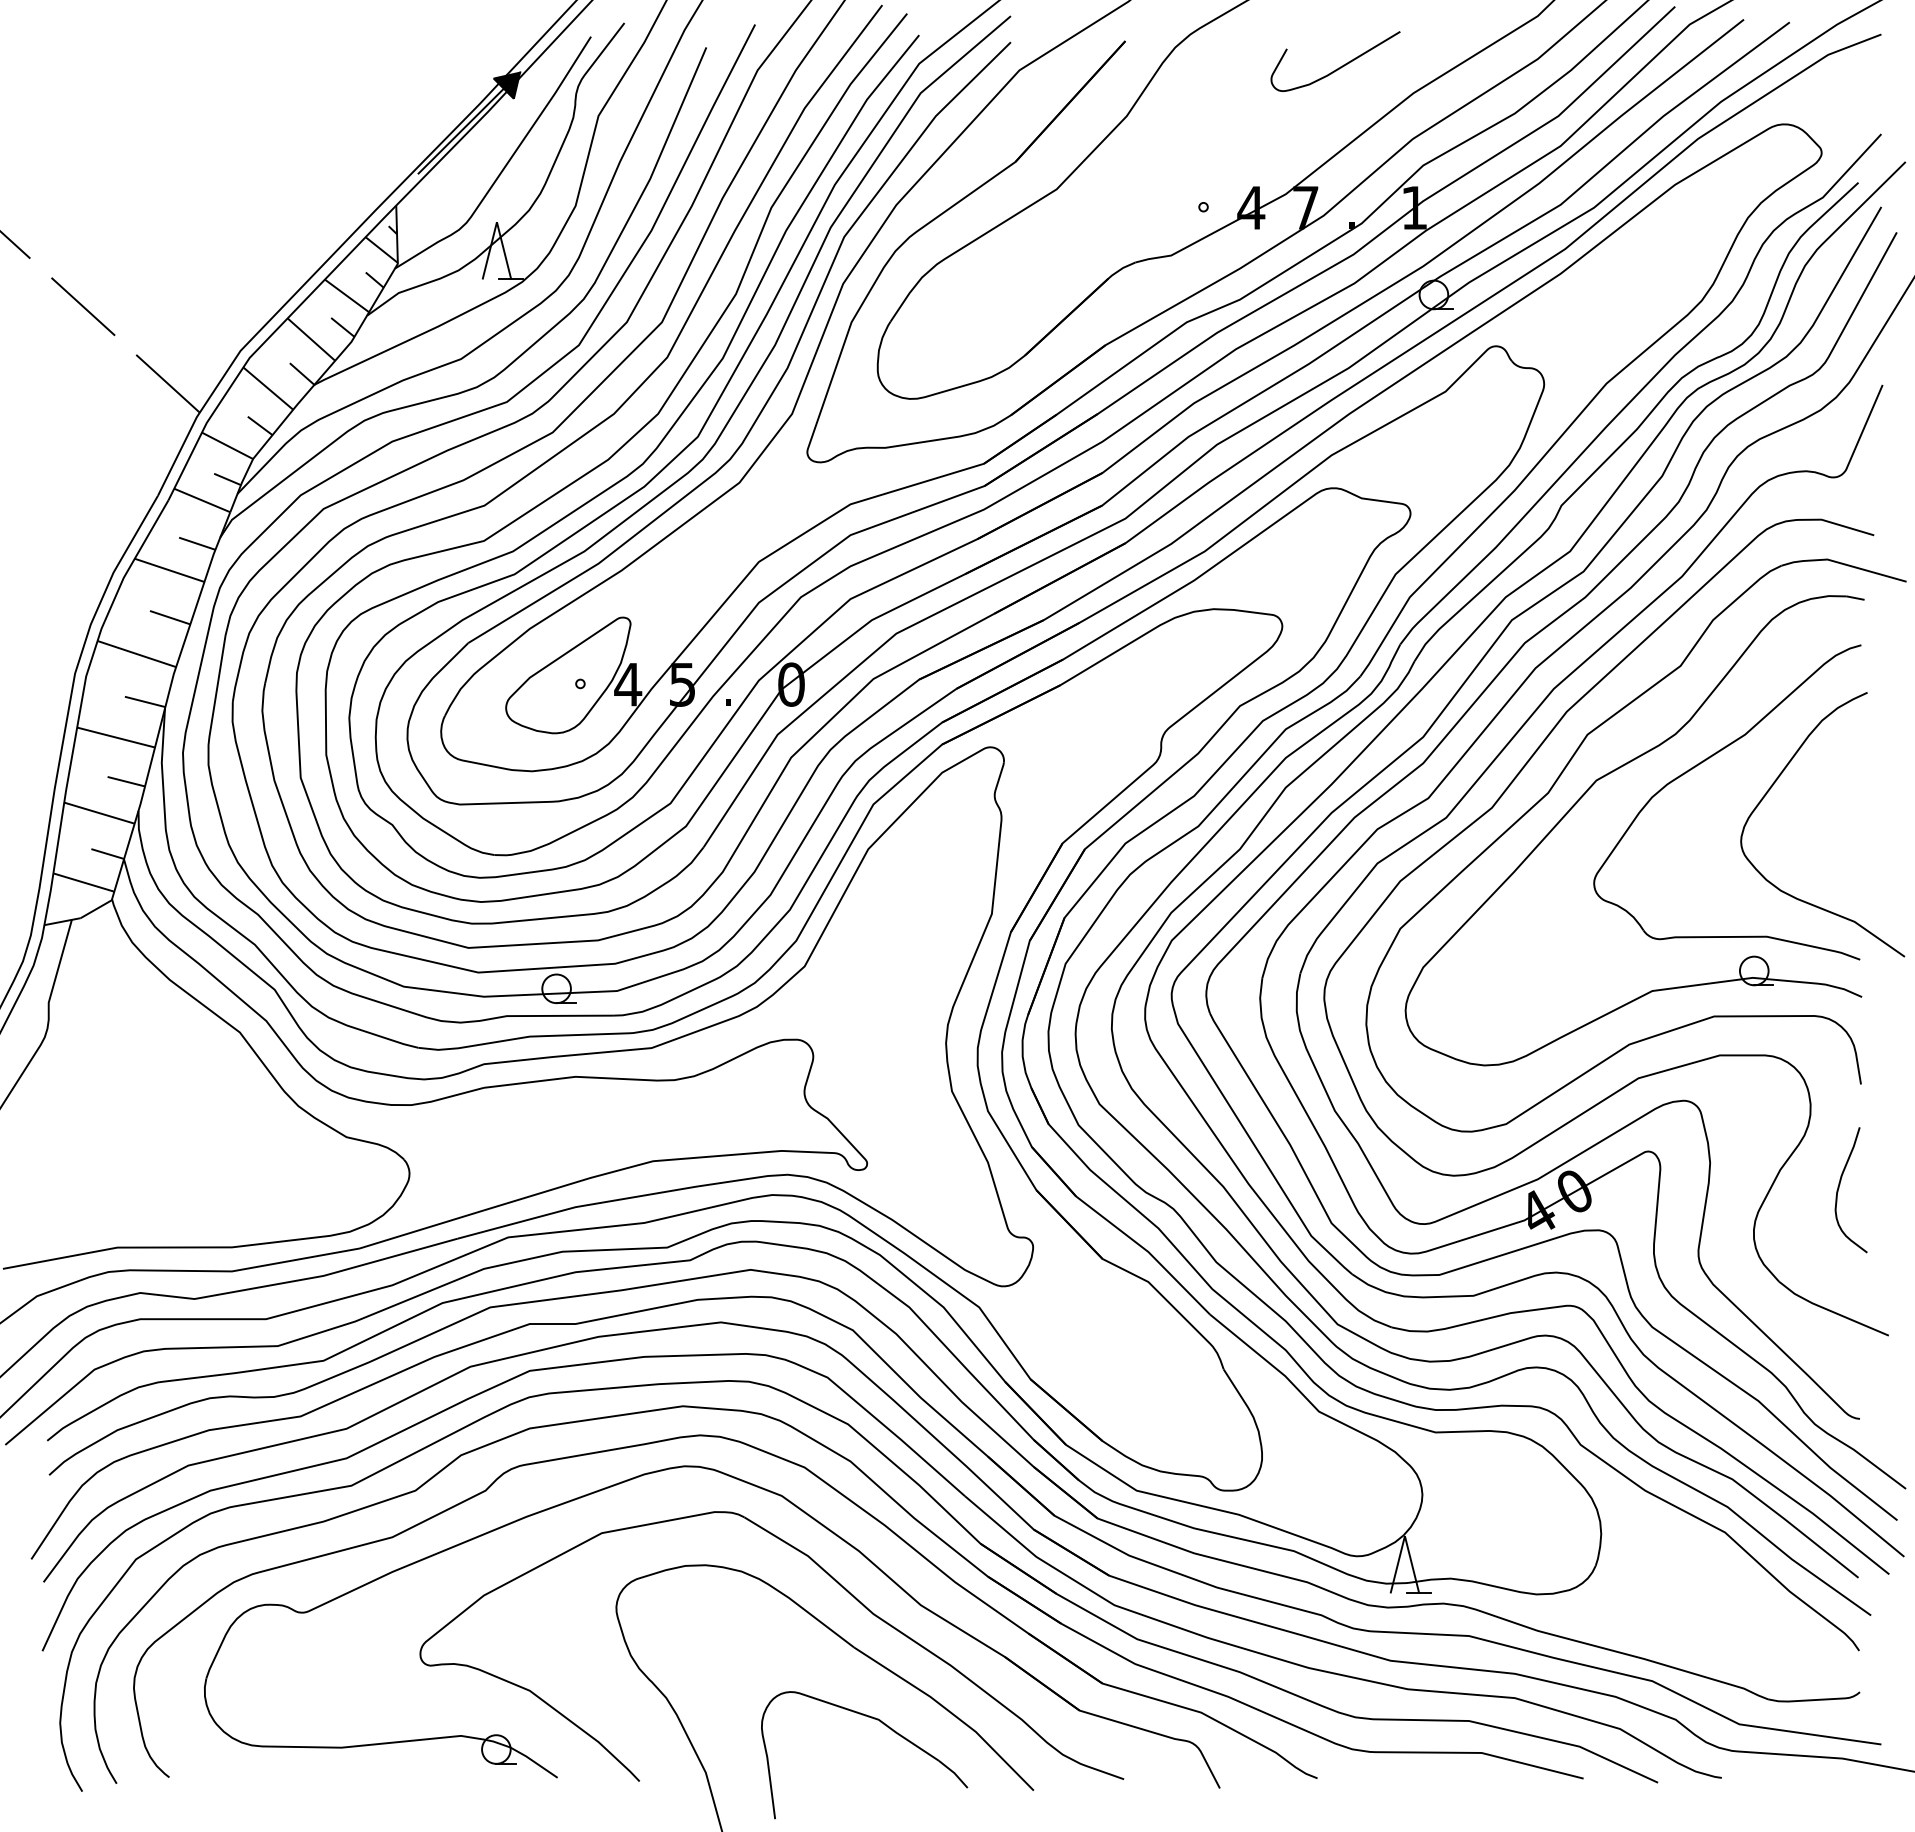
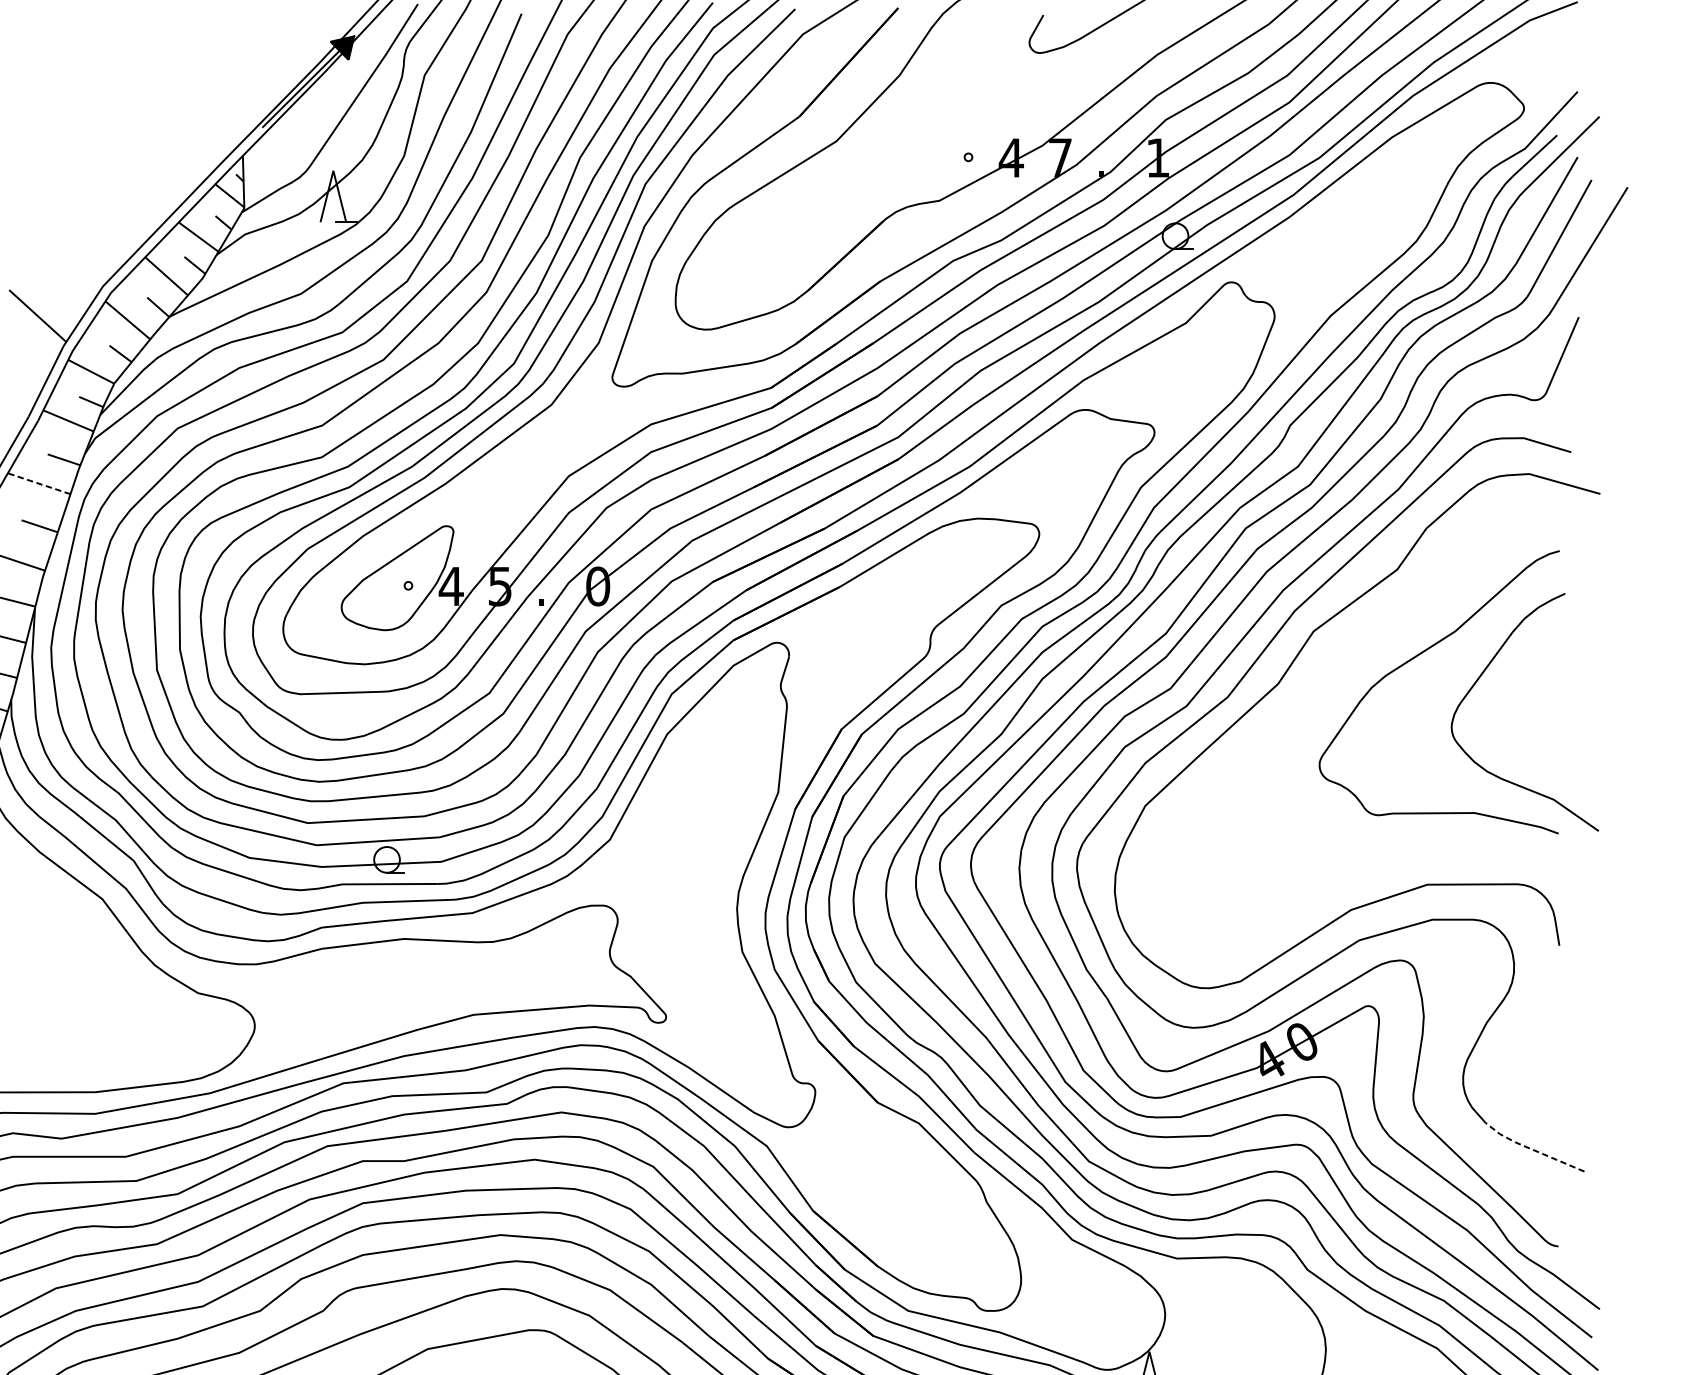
line: (169, 570) -> (39, 483), solid -> dashed
part: (1586, 793) -> (1312, 684), removed
curve: (1839, 1188) -> (1540, 1039), removed
line: (1831, 1311) -> (1532, 1149), solid -> dashed

